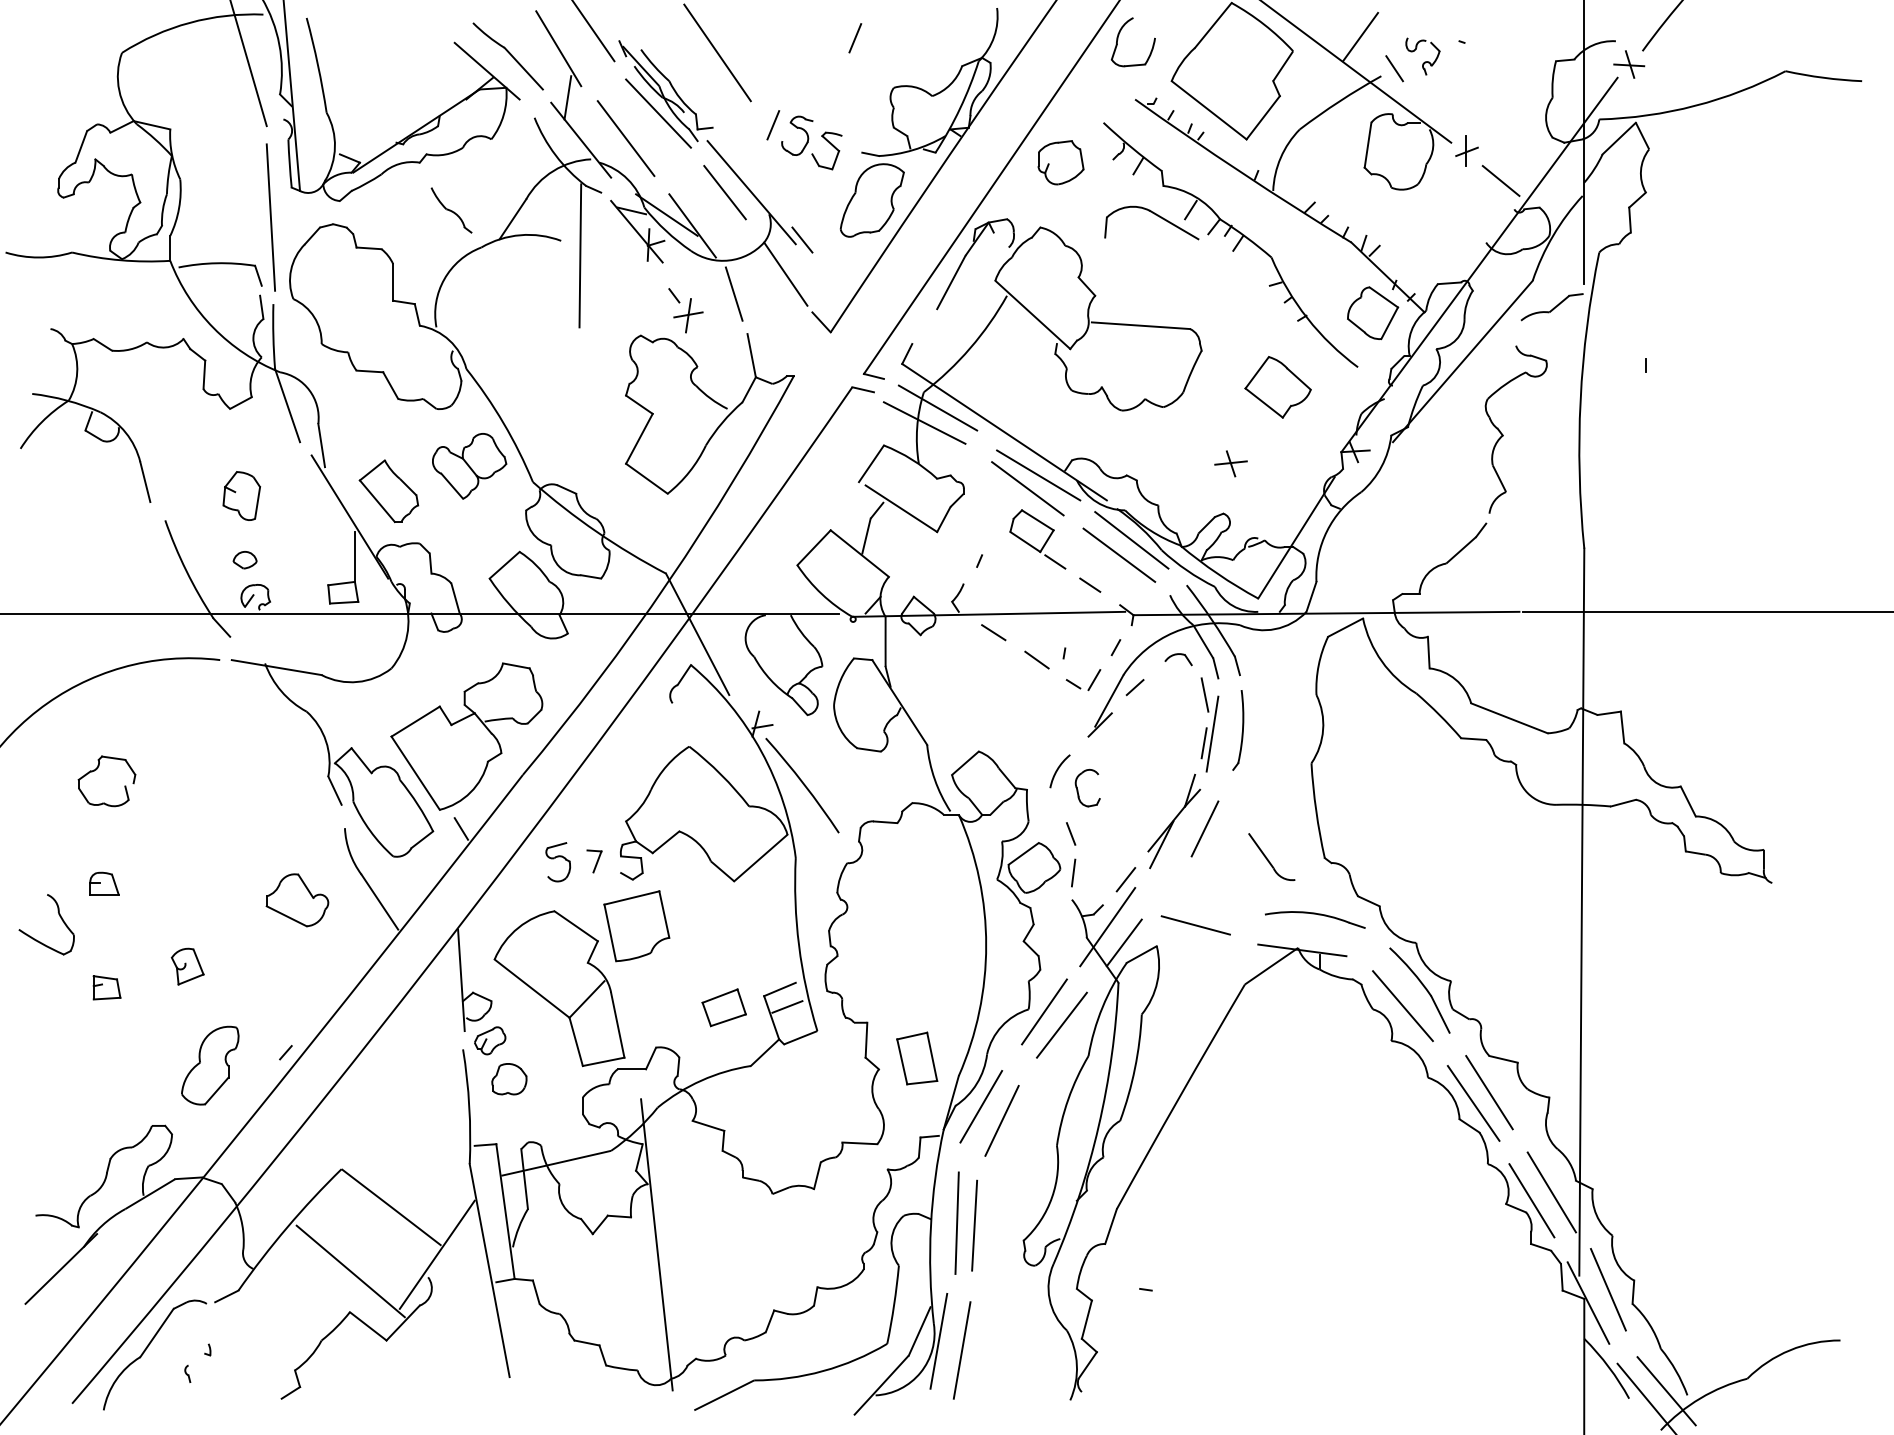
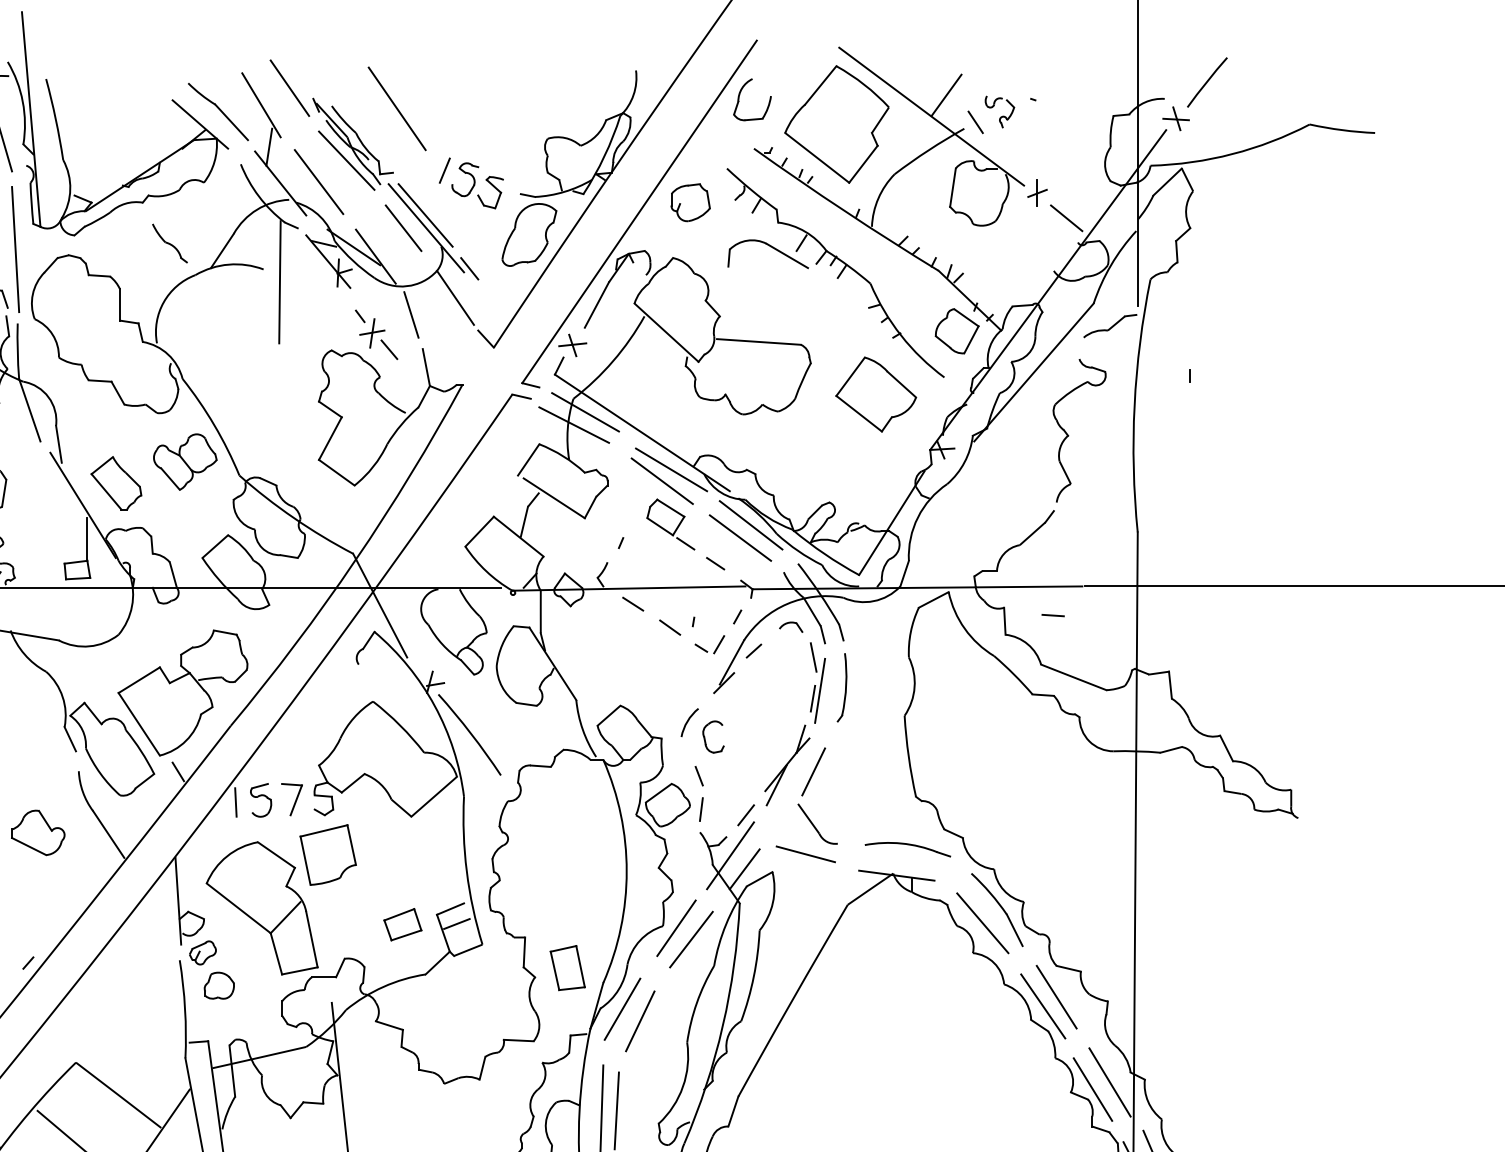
line: (855, 38) -> (515, 96), removed
line: (750, 177) -> (425, 215), added
line: (708, 334) -> (389, 349), added
part: (1277, 387) -> (875, 394), size x1.43
part: (1230, 463) -> (572, 345), moved
line: (1484, 645) -> (1052, 615), added
part: (1271, 857) -> (817, 824), moved
part: (594, 861) -> (292, 799), size x1.67
line: (528, 864) -> (235, 802), added

